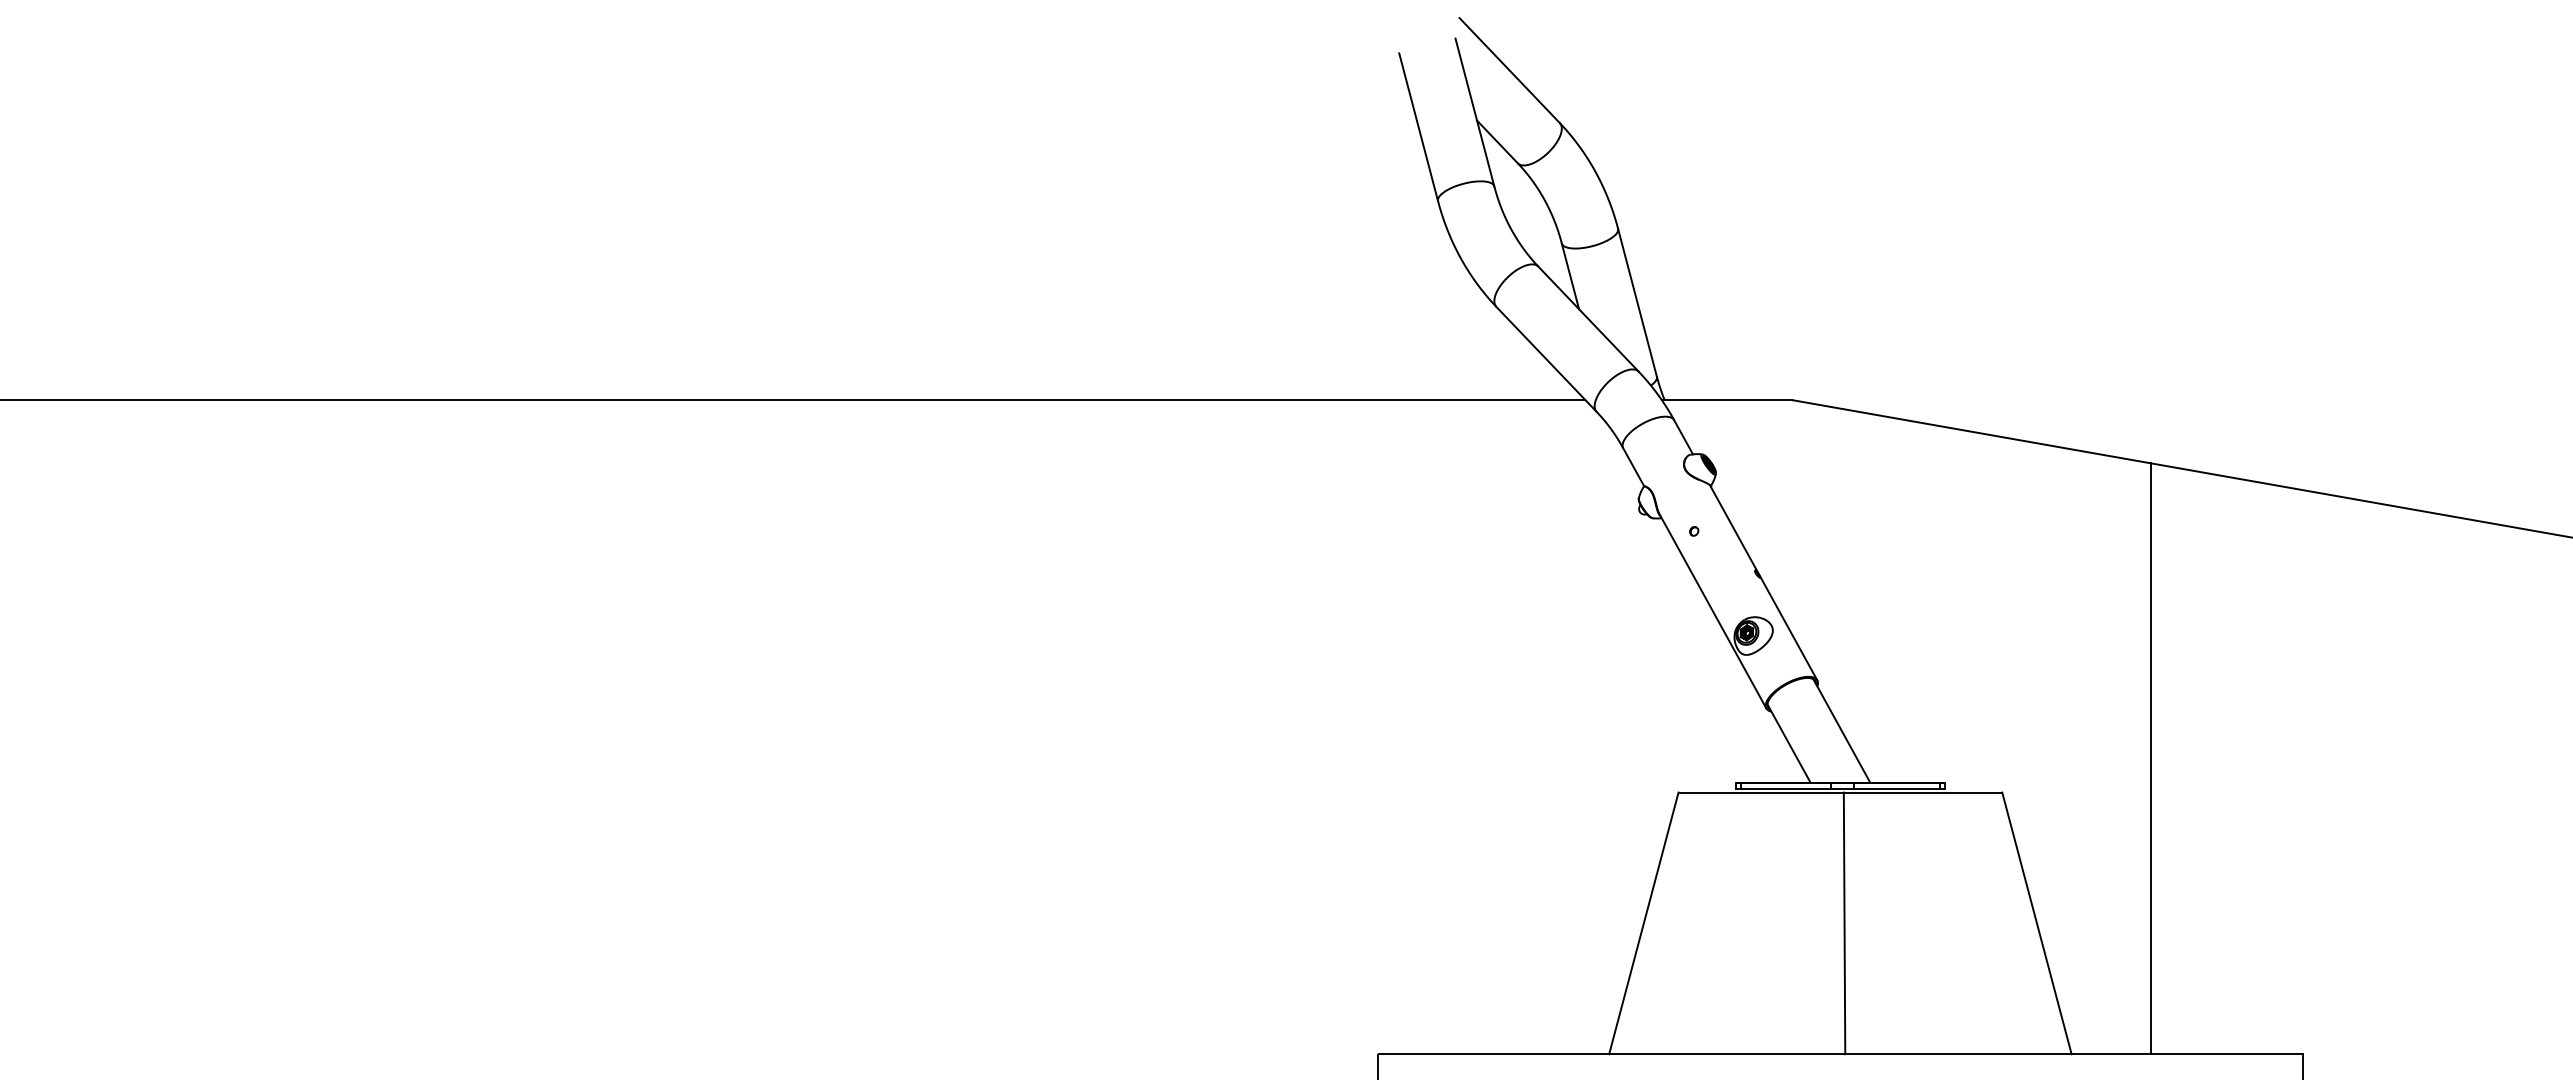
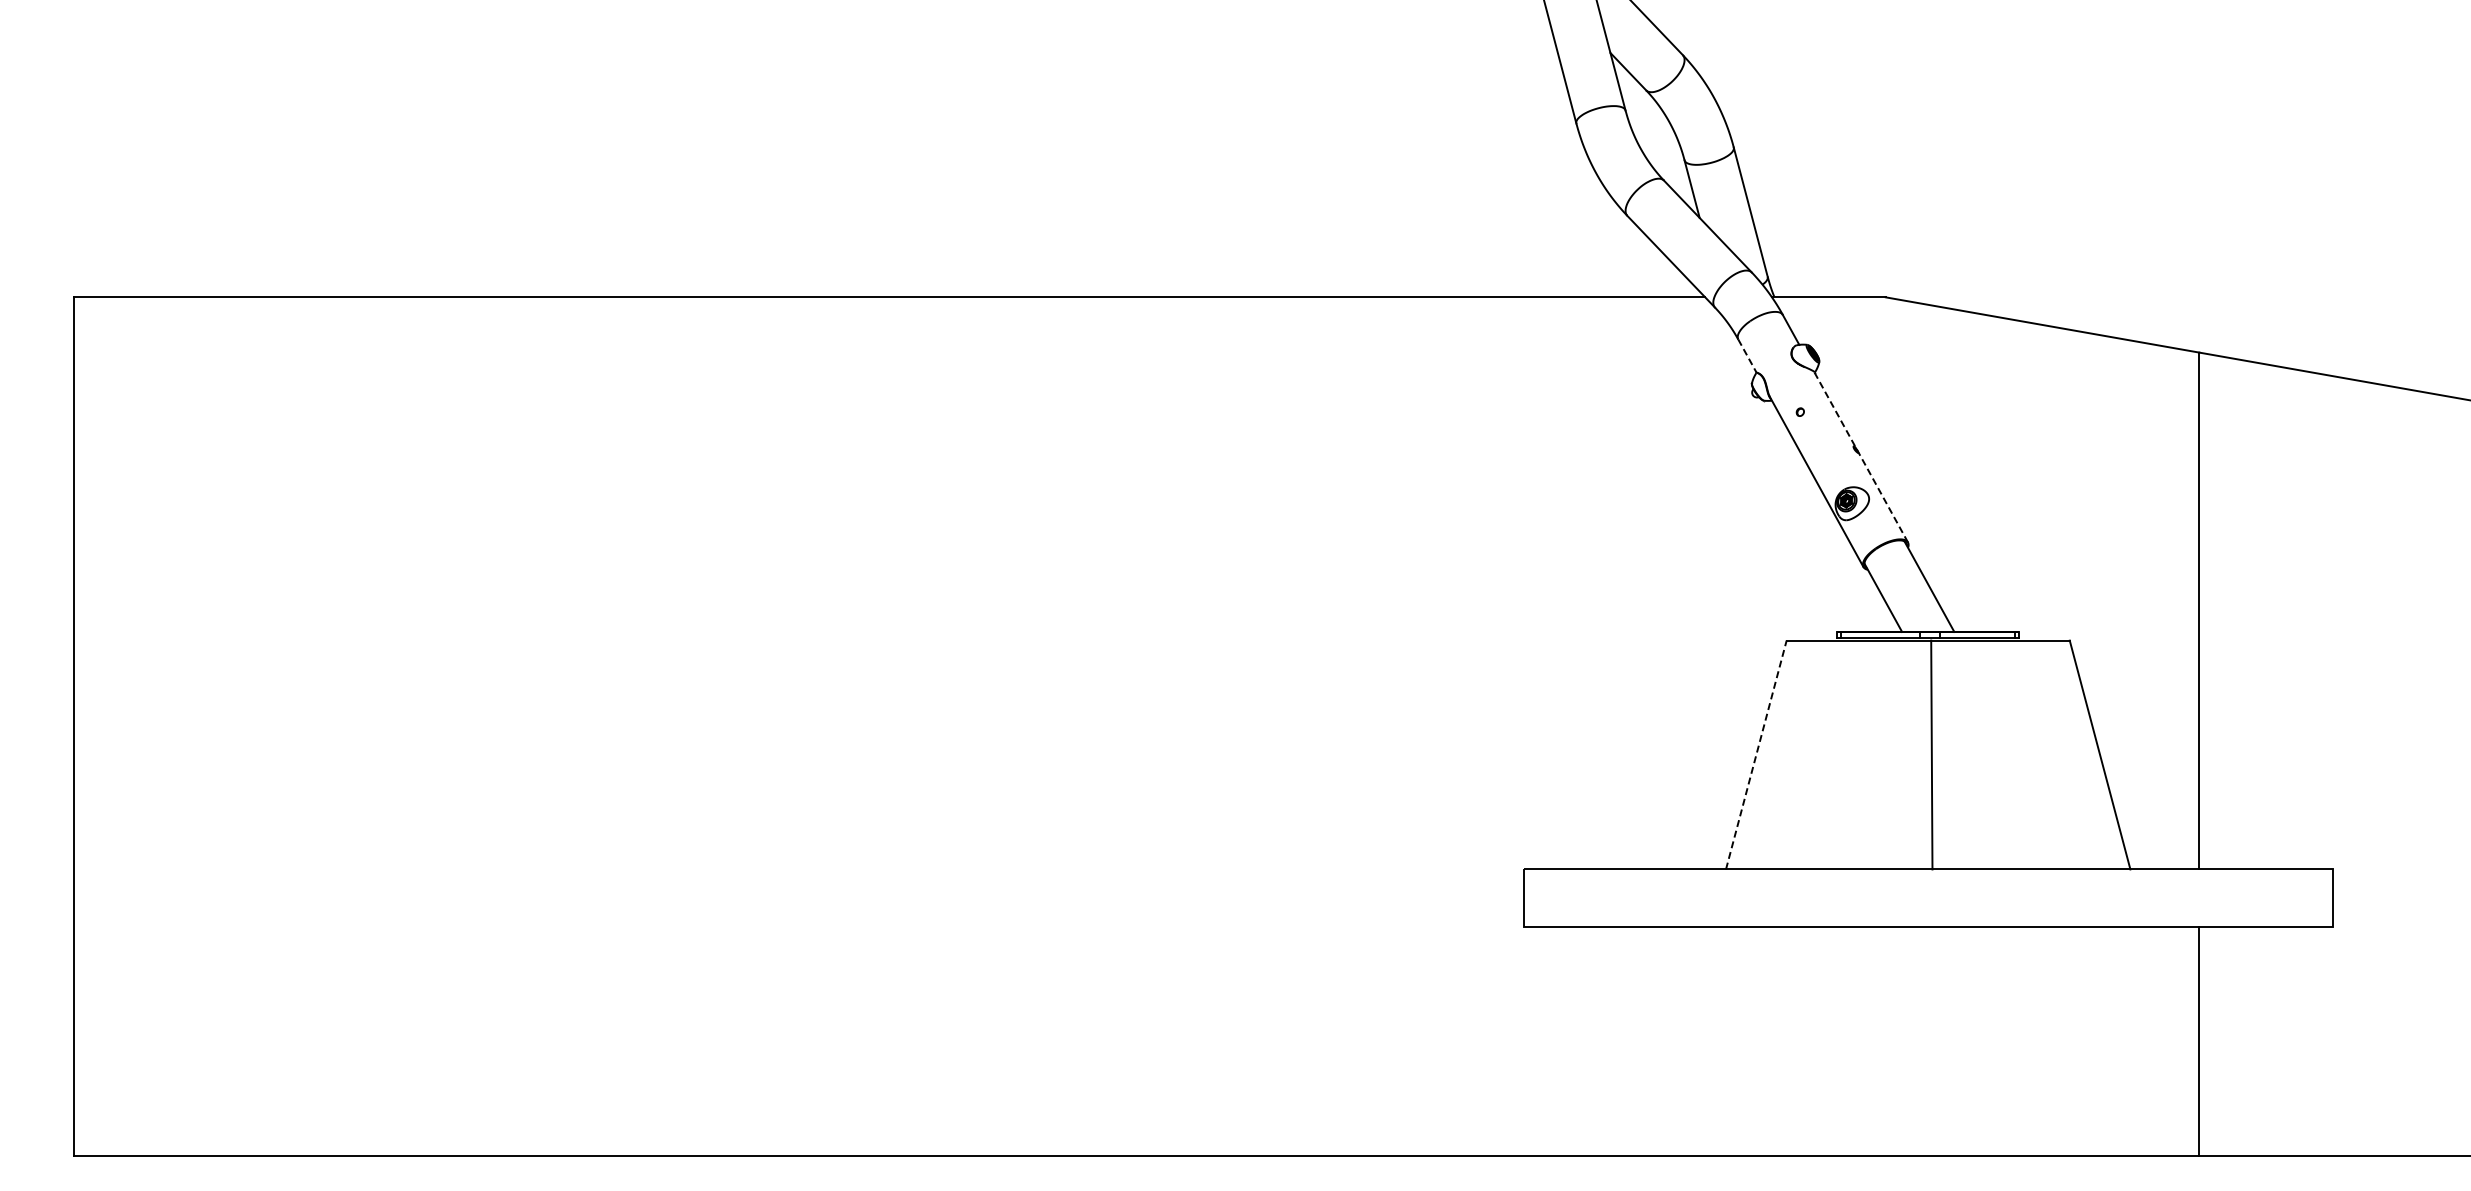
line: (1633, 467) -> (1747, 356), solid -> dashed
line: (1762, 582) -> (1860, 456), solid -> dashed
line: (1644, 922) -> (1756, 754), solid -> dashed

